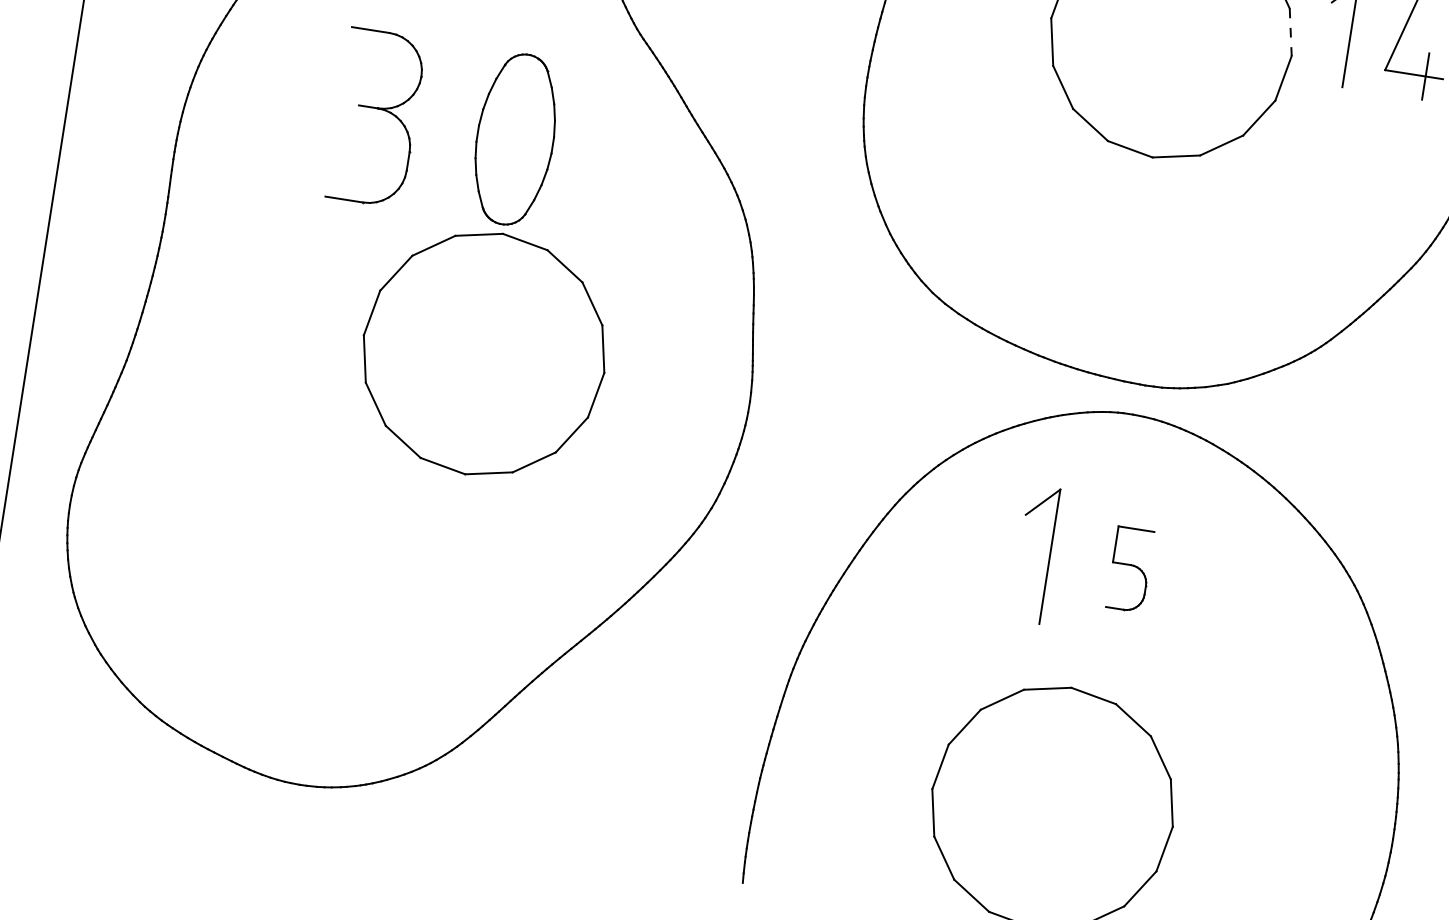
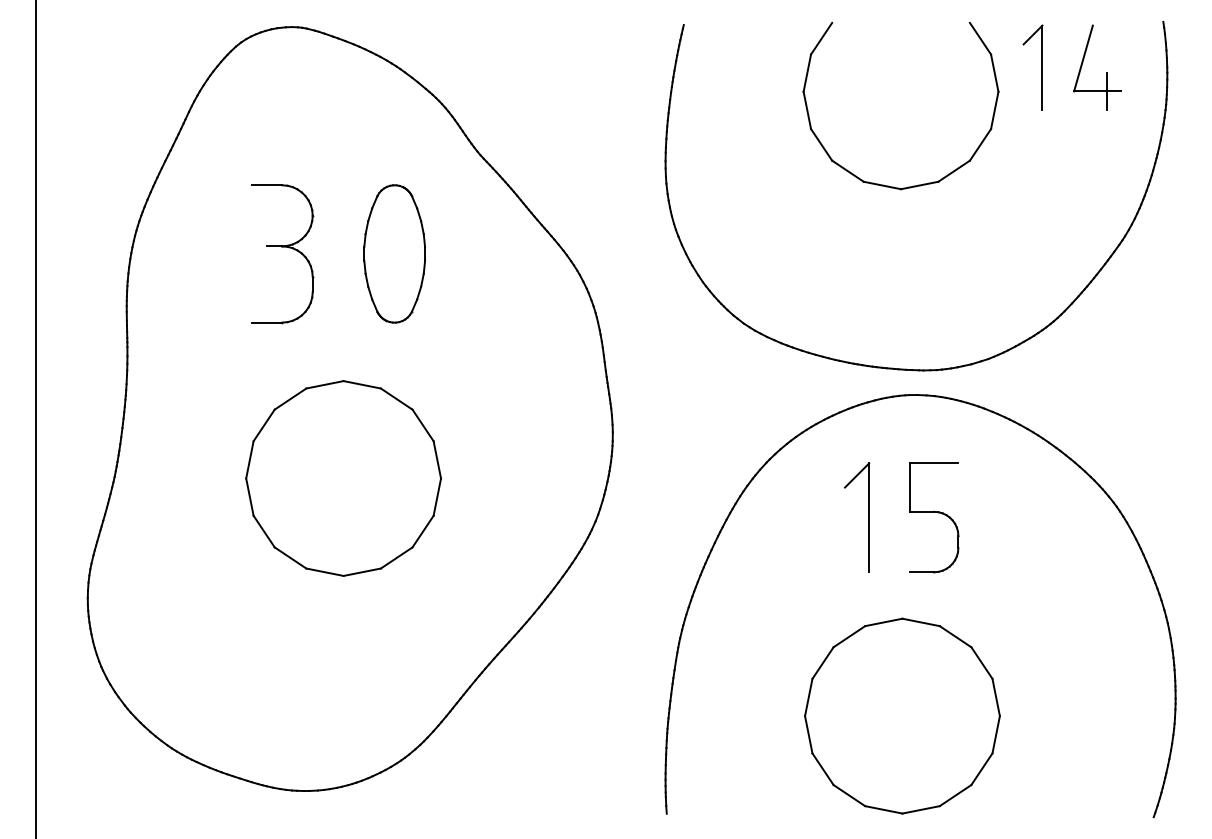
line: (1290, 32) -> (994, 73), dashed -> solid
part: (483, 354) -> (343, 478), moved
part: (1130, 569) -> (934, 517), size x1.67

